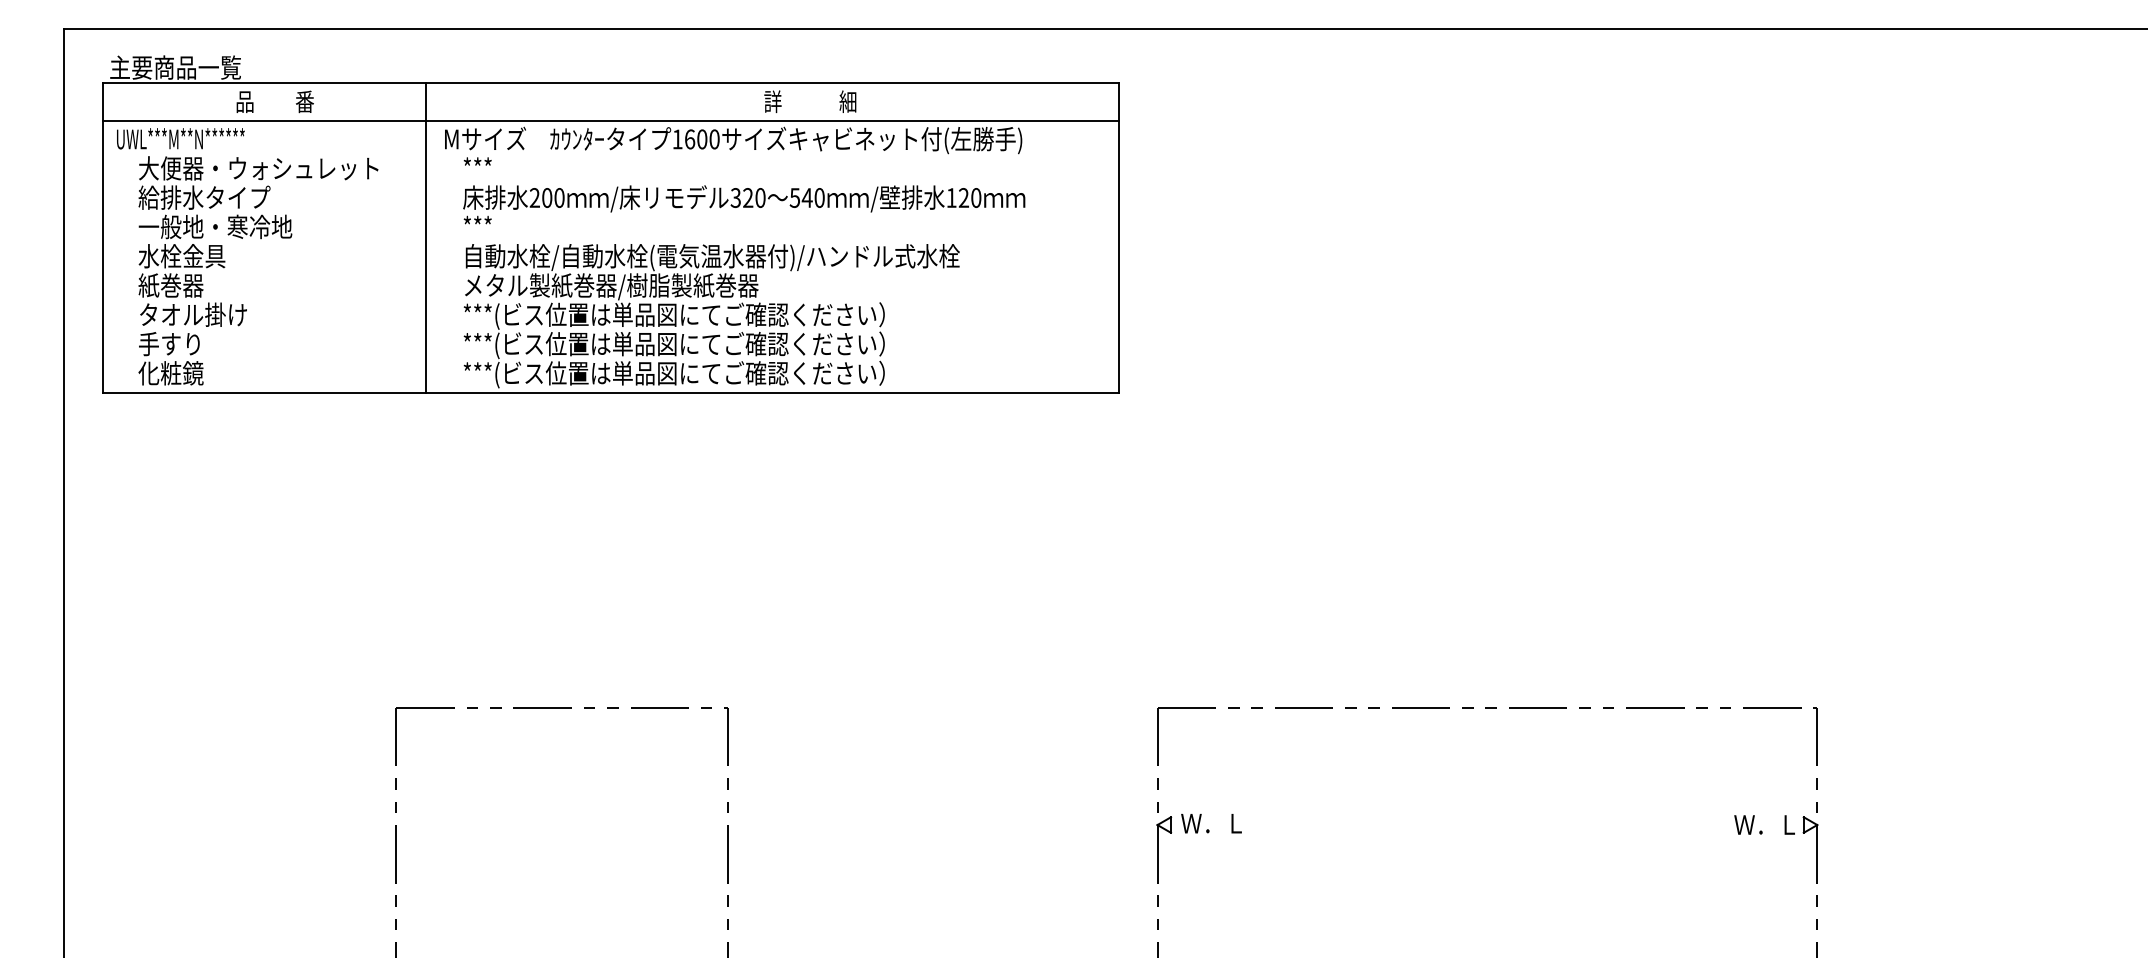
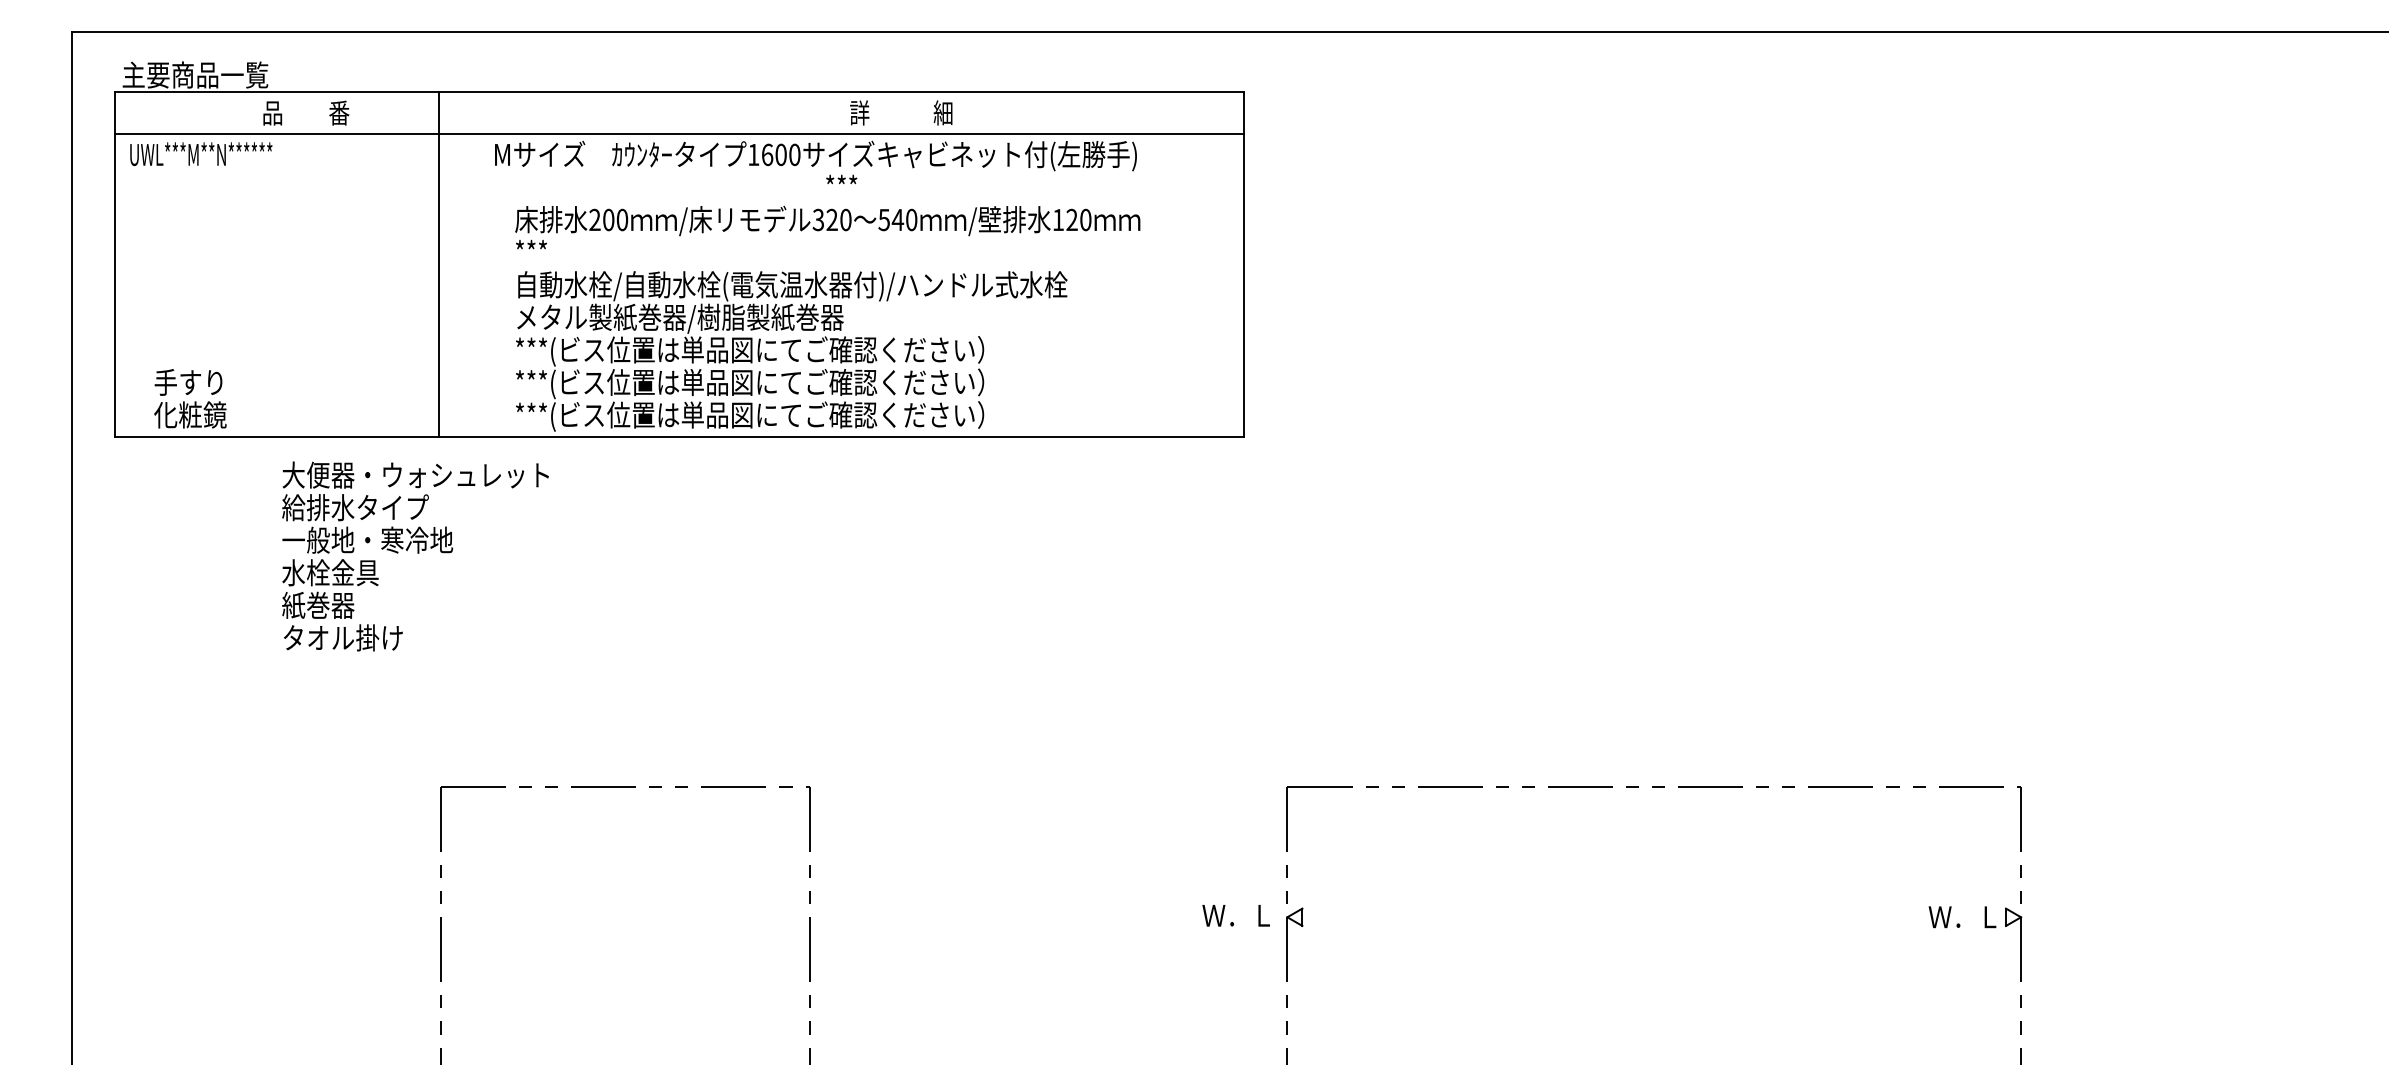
text: (477, 161) -> (841, 179), moved
line: (425, 238) -> (438, 265), moved
text: (258, 241) -> (415, 556), moved
text: (1211, 823) -> (1236, 915), moved

